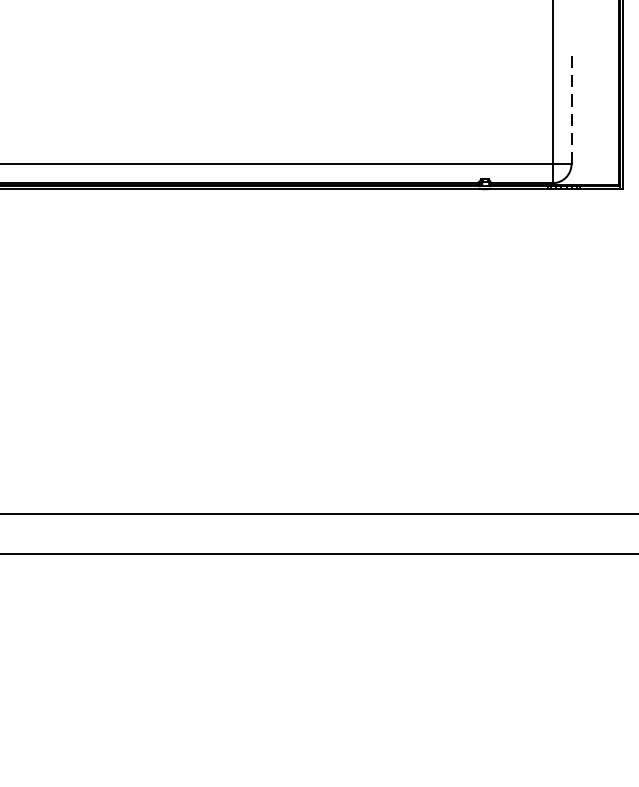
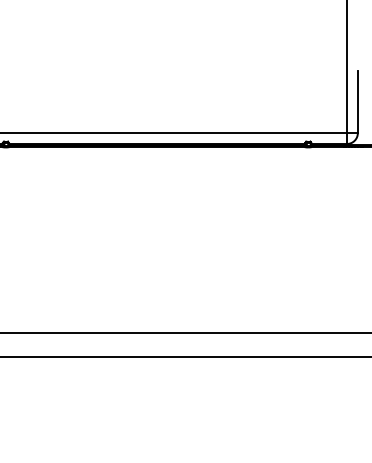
line: (570, 110) -> (357, 102), dashed -> solid

